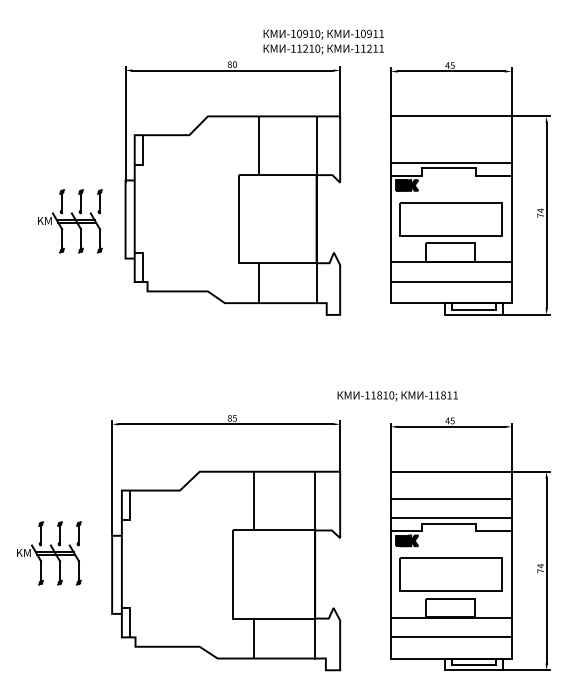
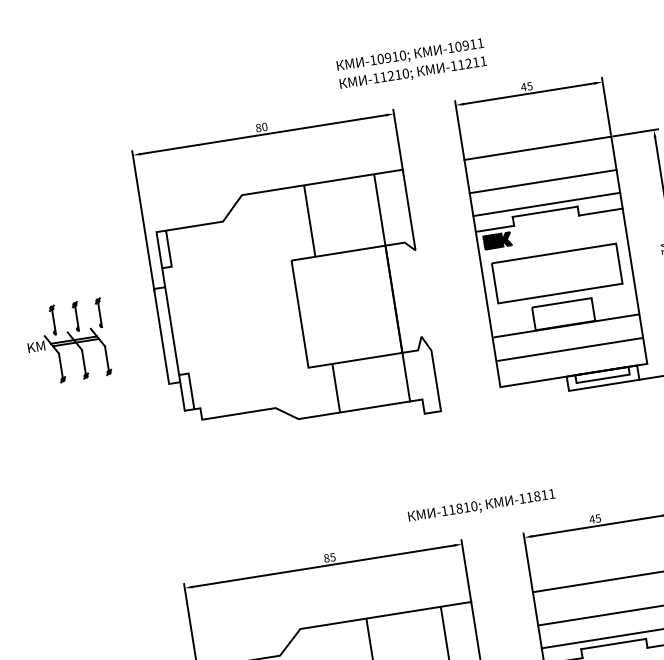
text: (323, 41) -> (411, 63), moved
line: (450, 143) -> (542, 181), added
part: (70, 221) -> (67, 342), moved
text: (397, 396) -> (481, 506), moved

